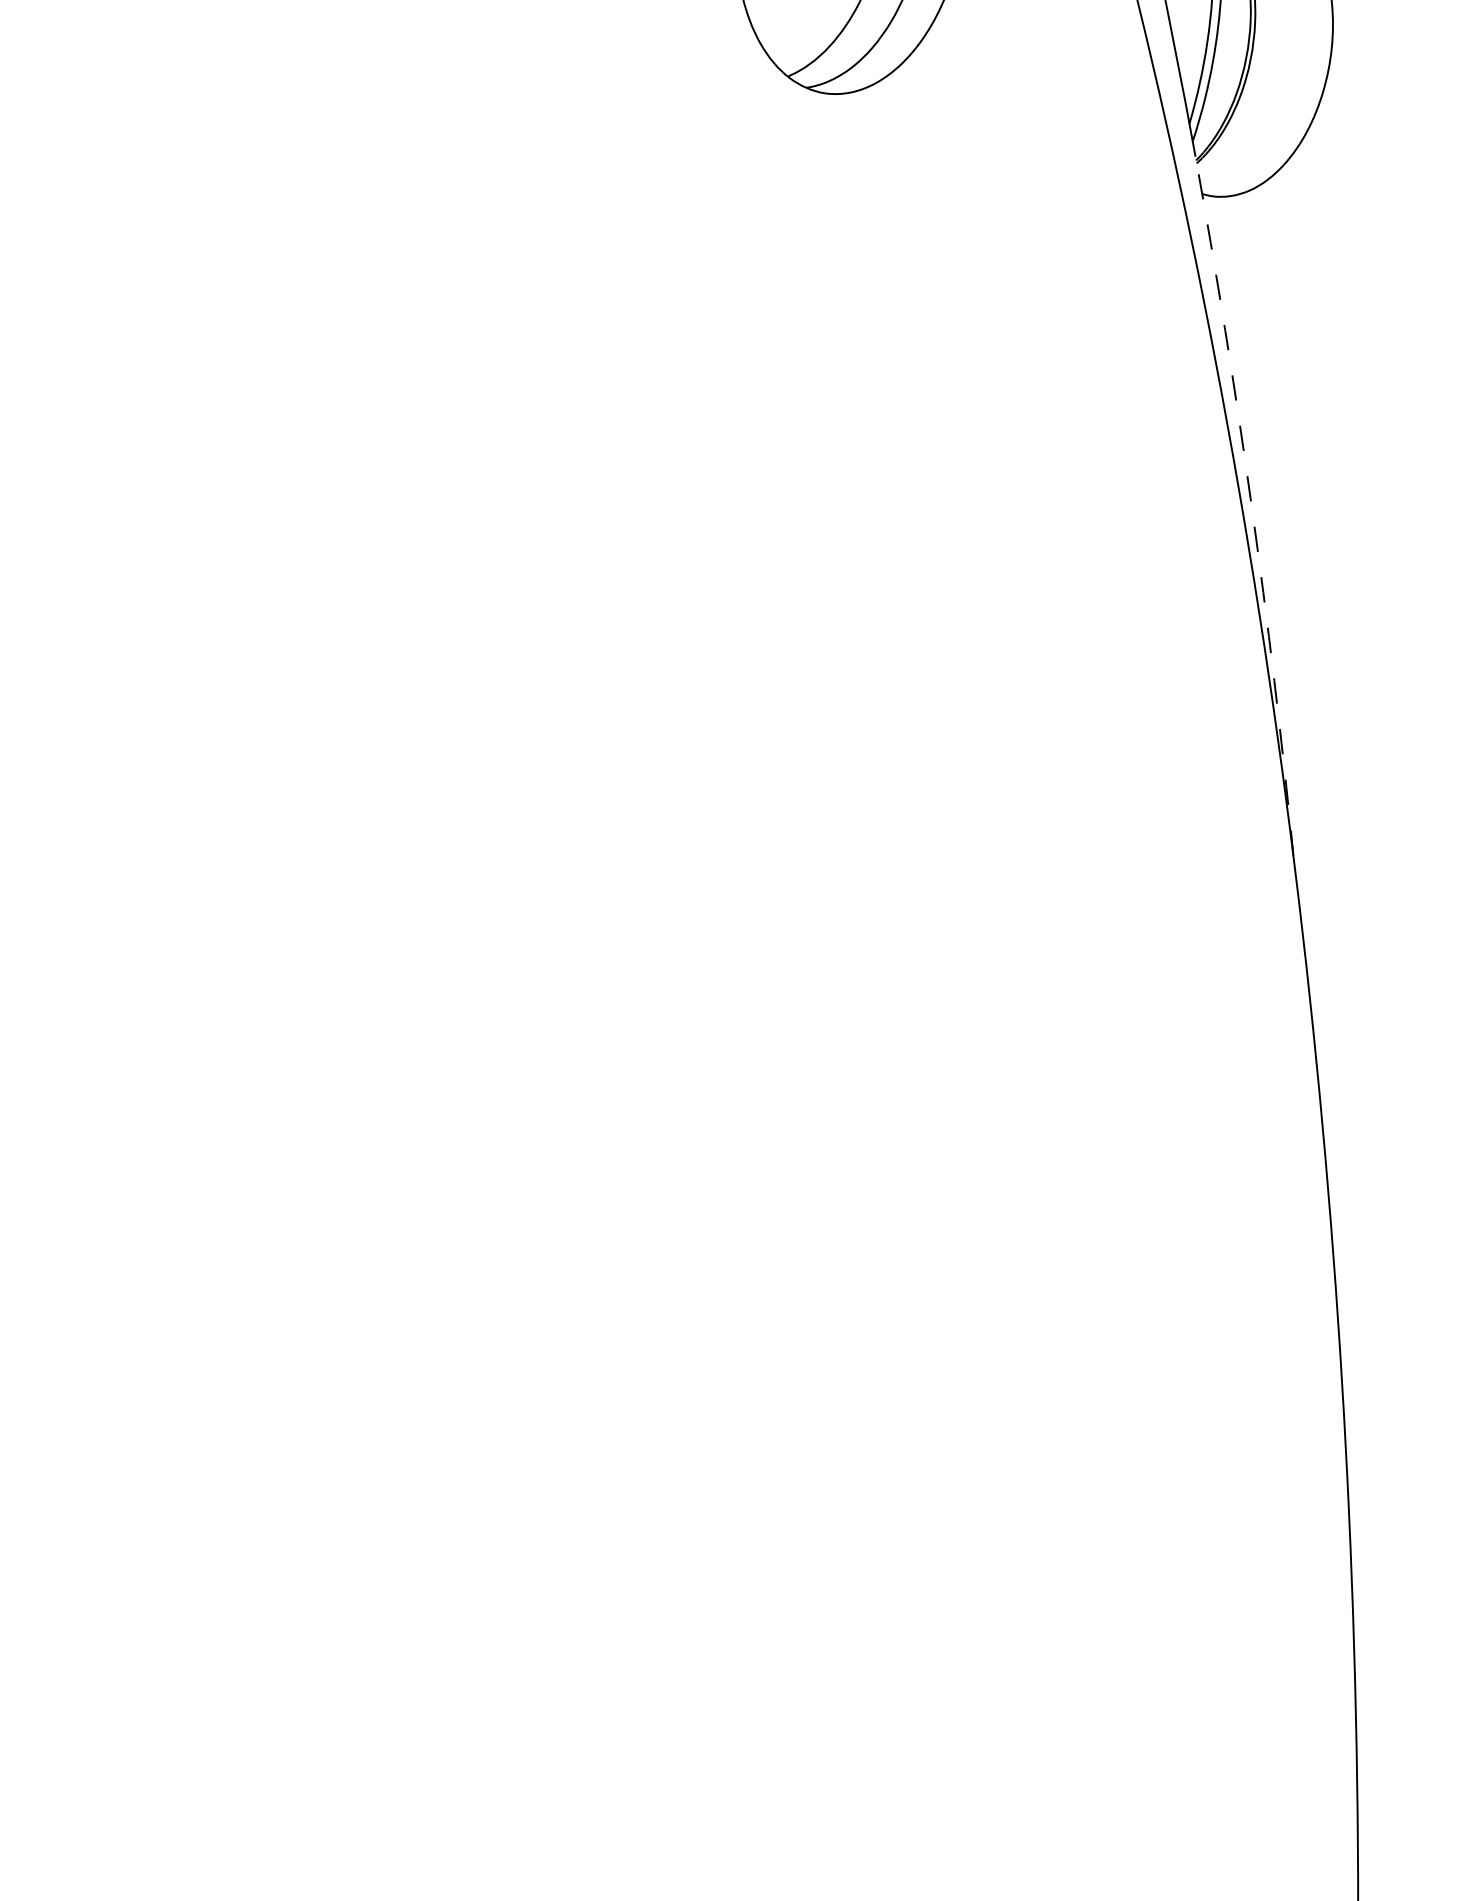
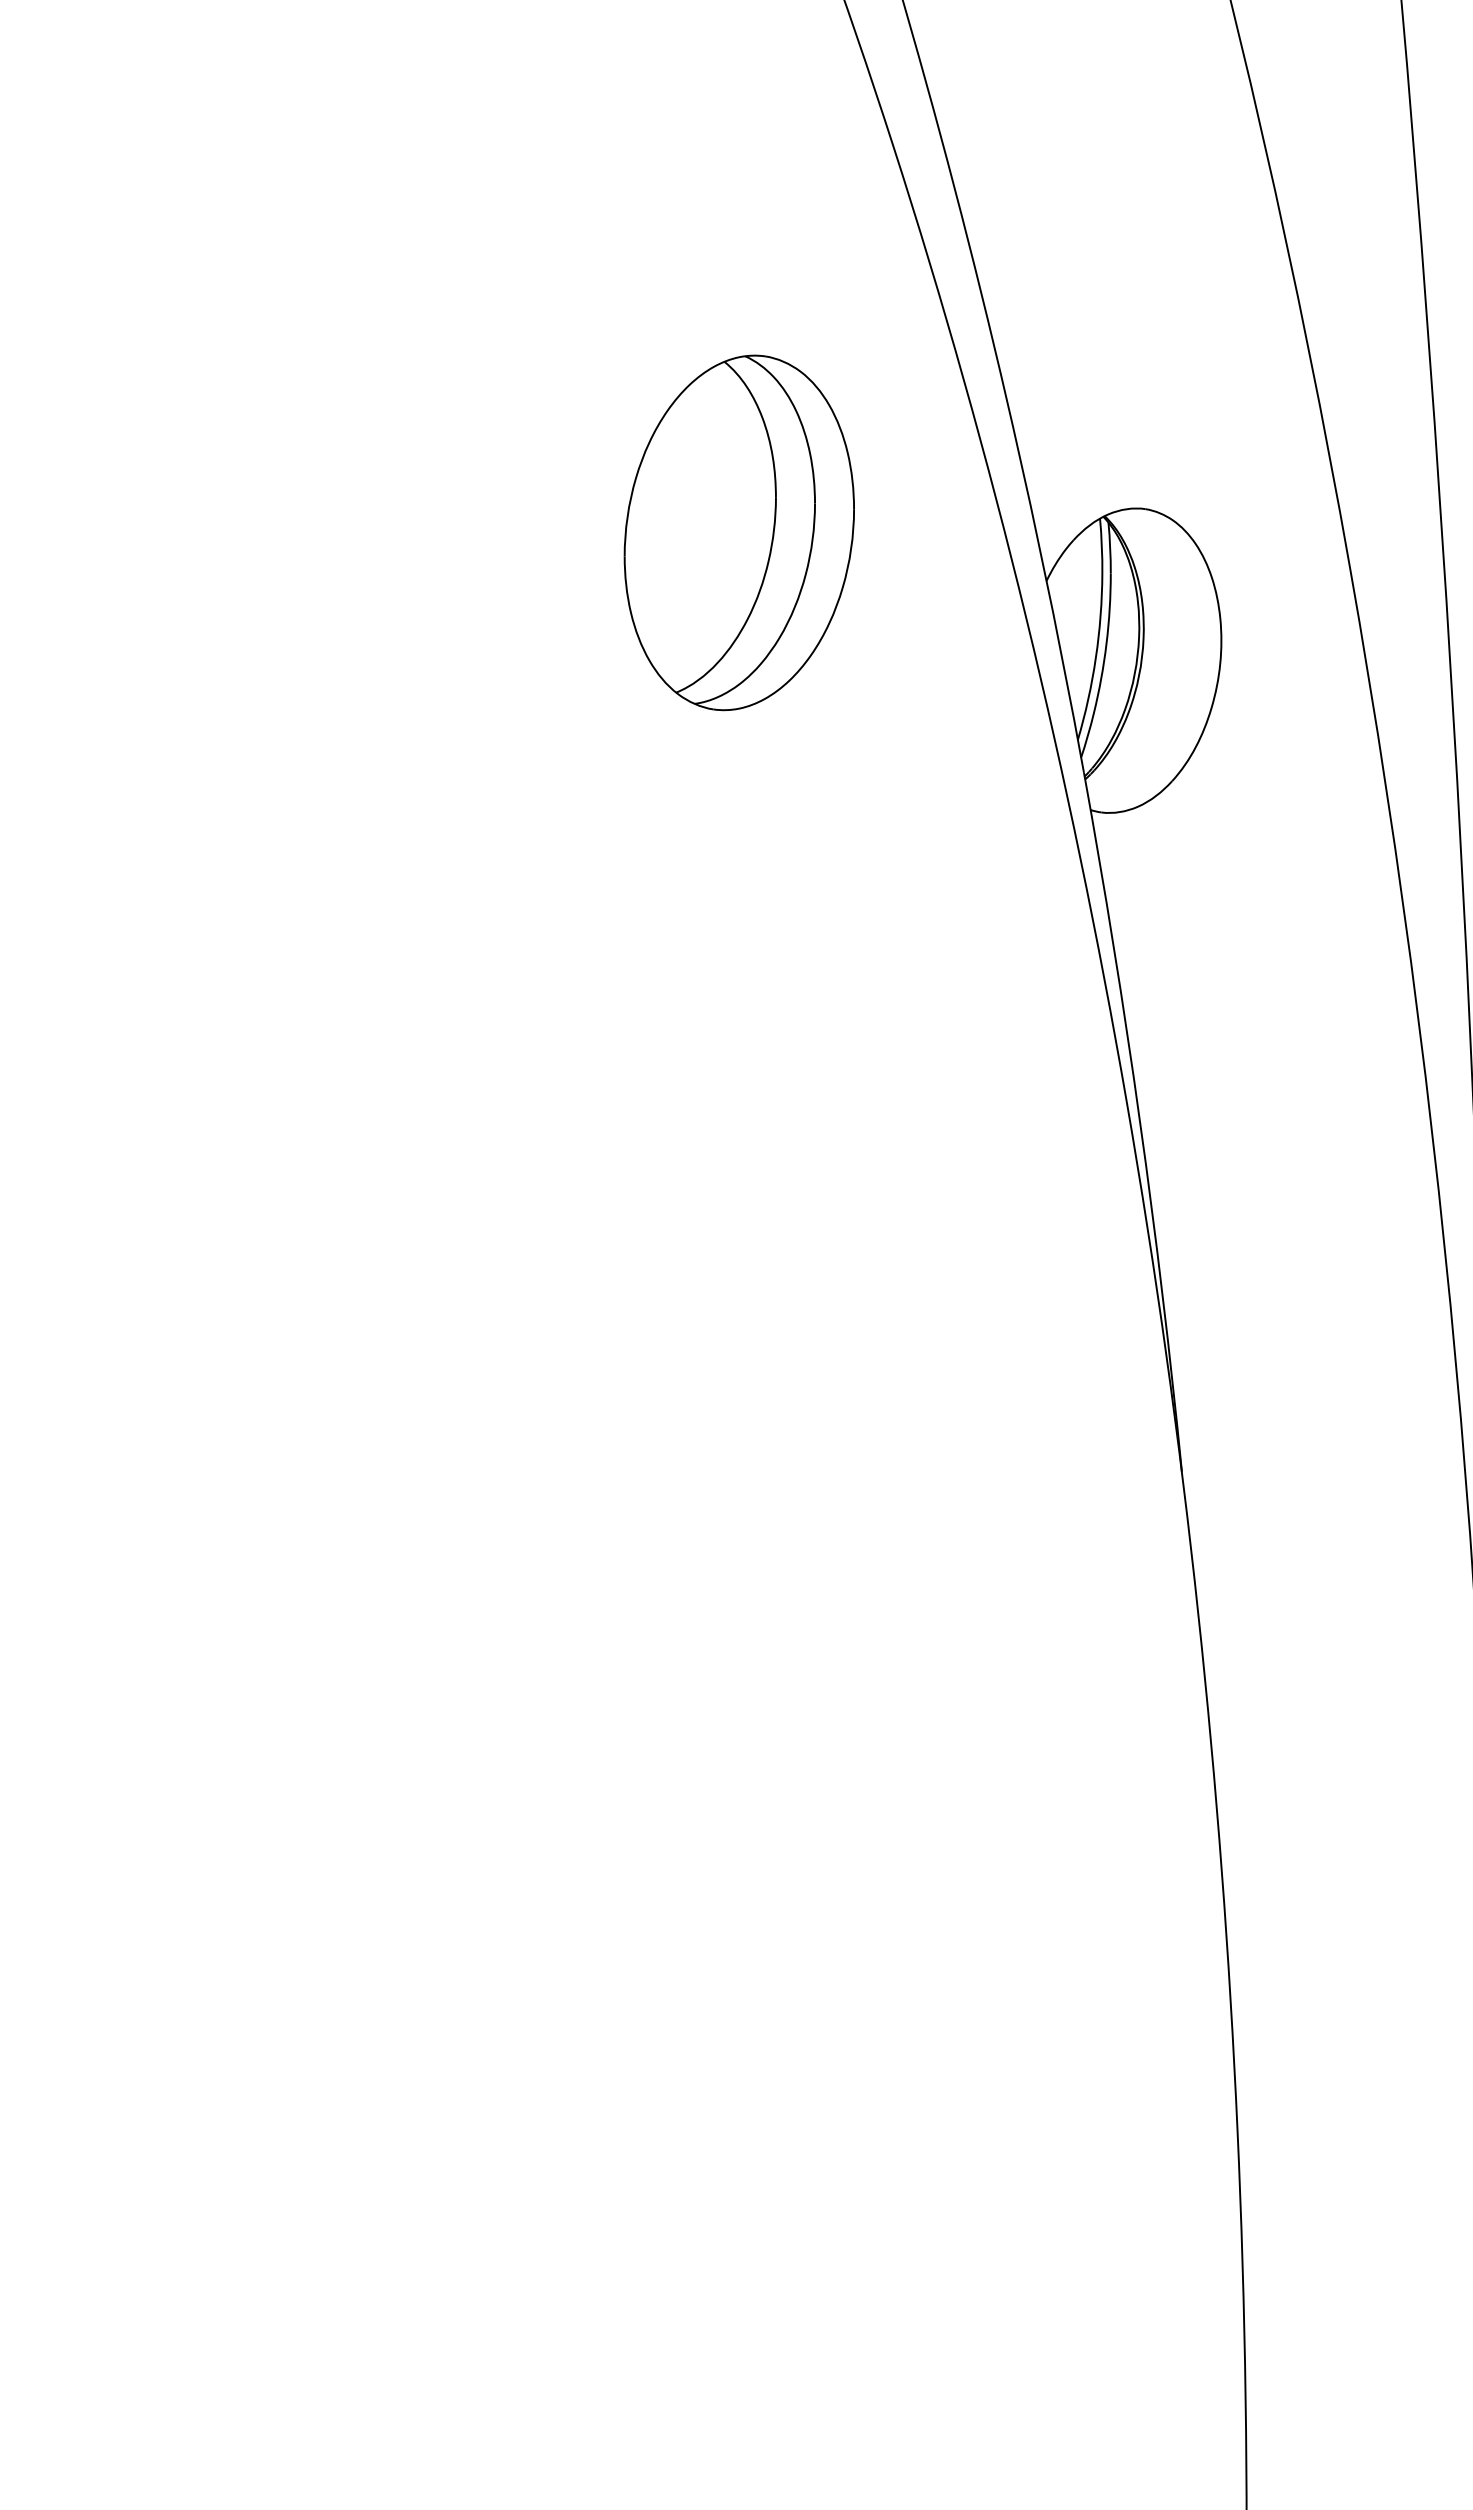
arc: (1252, 505) -> (1140, 1121), dashed -> solid

